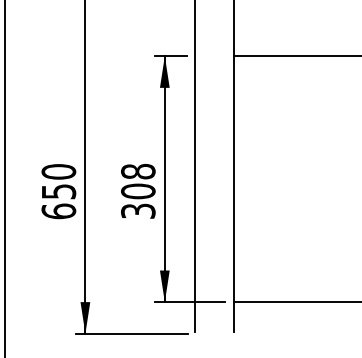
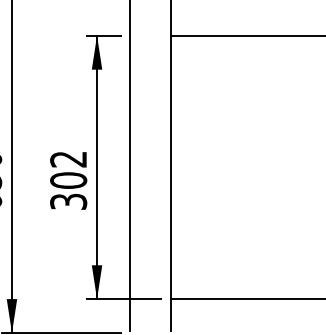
text: (138, 171) -> (68, 159), 308 -> 302

